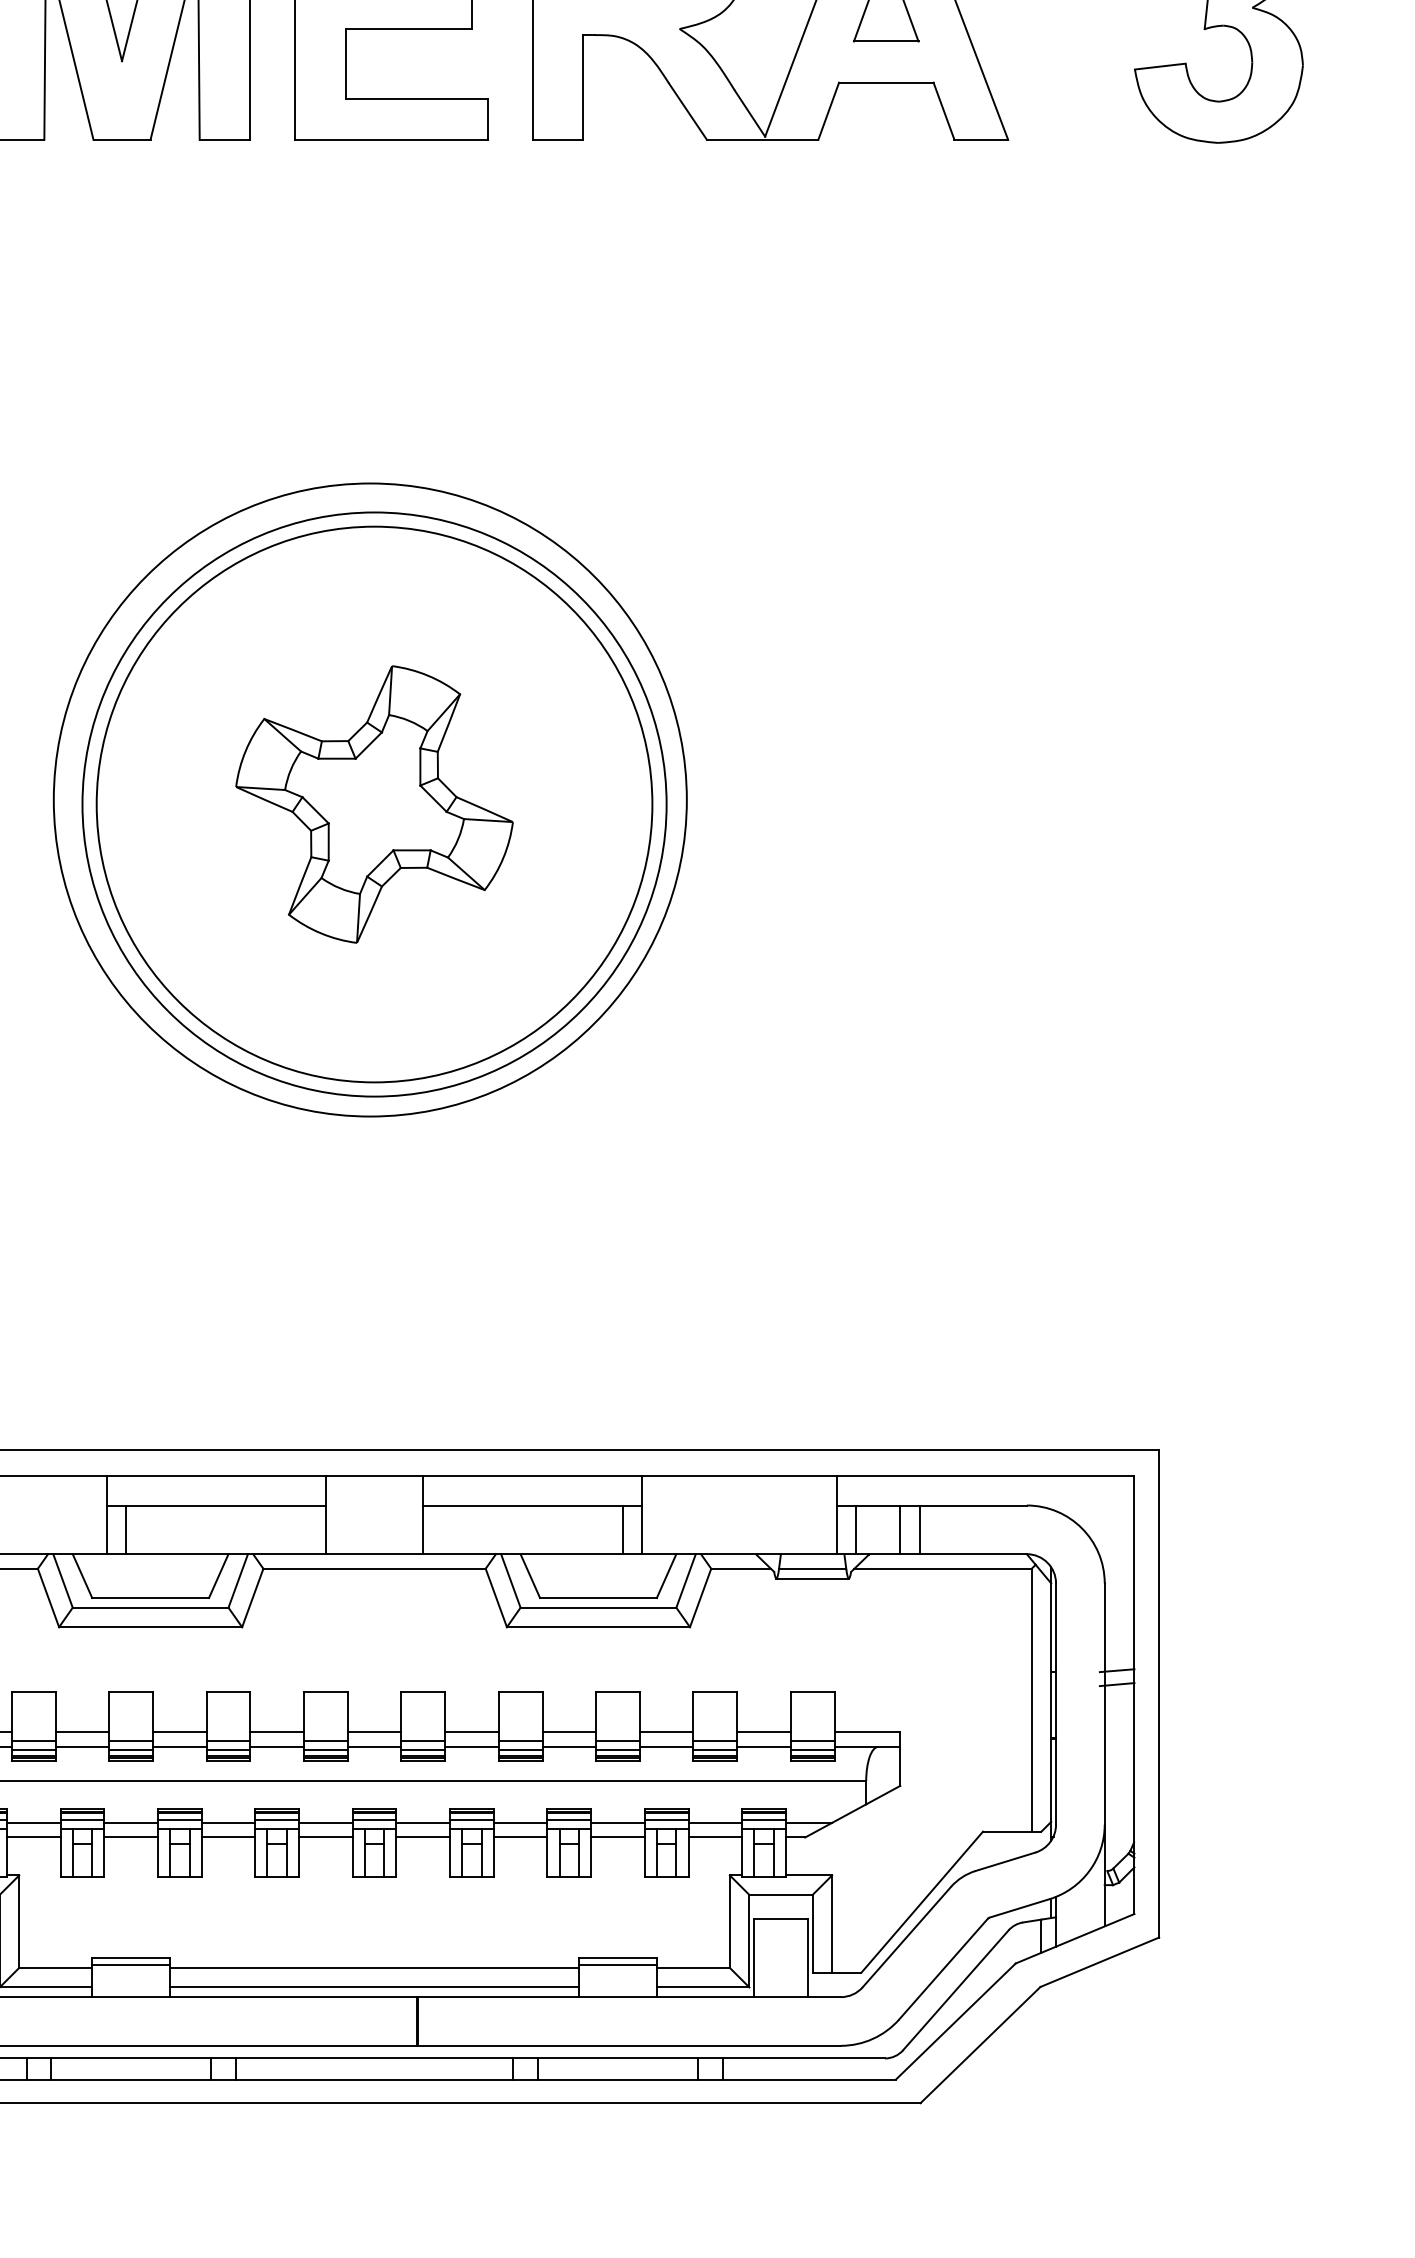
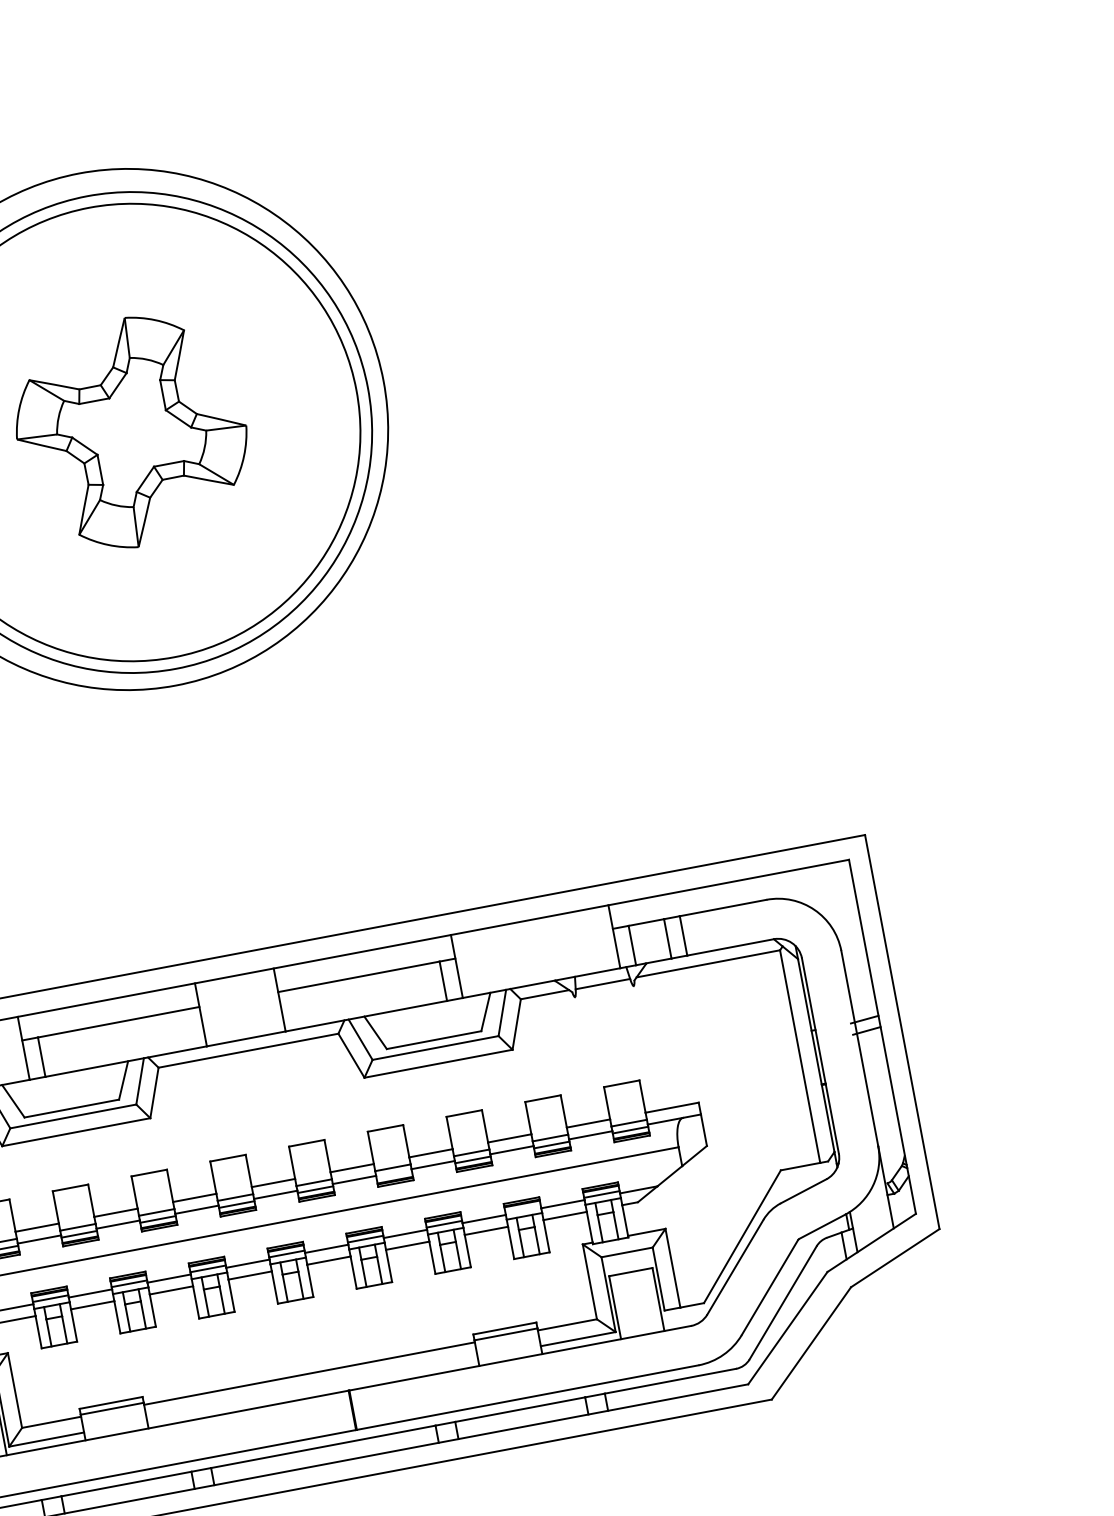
line: (812, 1578) -> (604, 991), removed
line: (520, 1749) -> (394, 1174), removed
line: (666, 1820) -> (523, 1209), removed
line: (374, 1987) -> (312, 1389), removed

